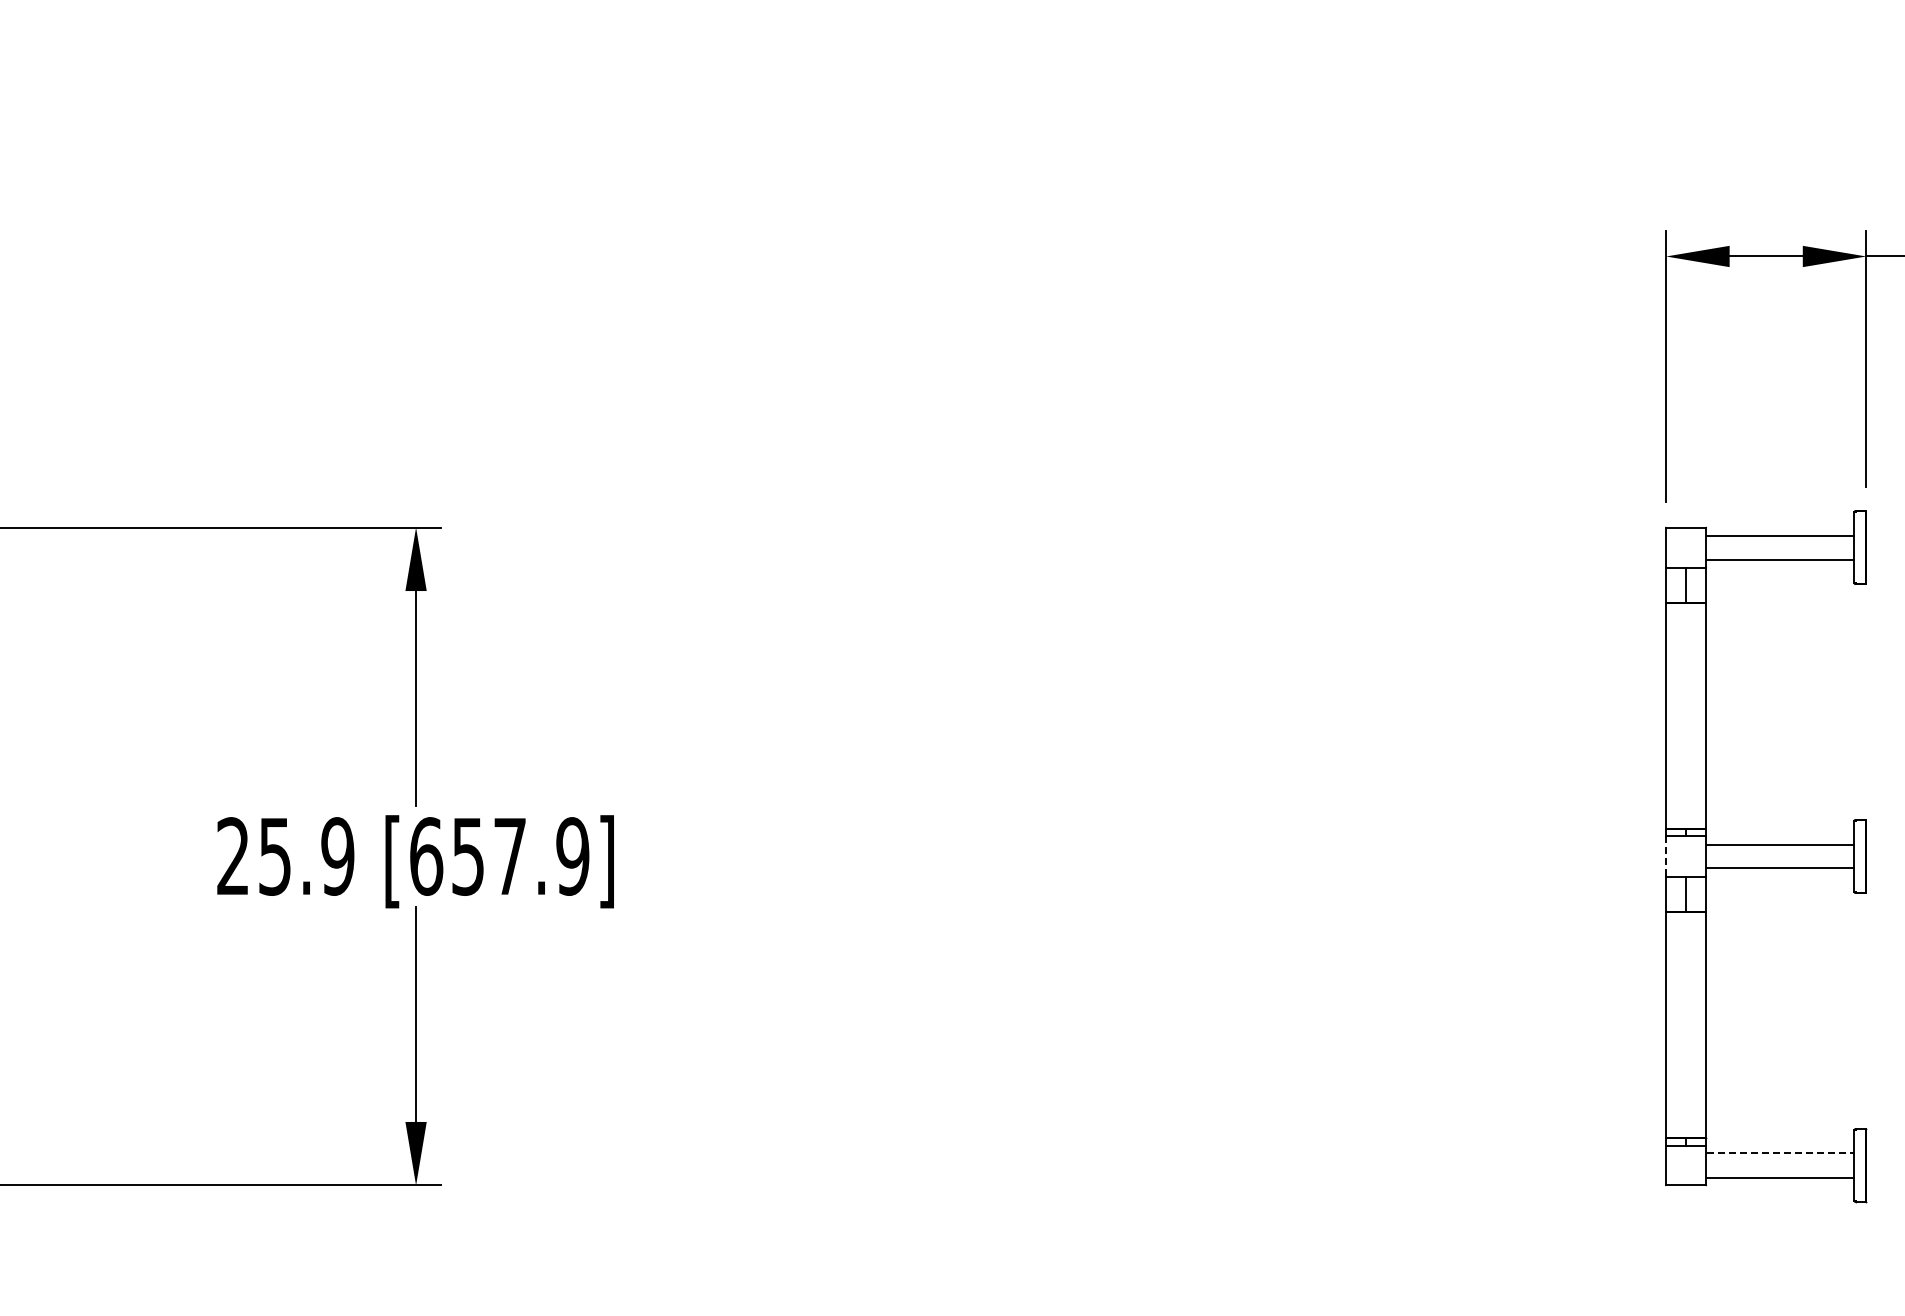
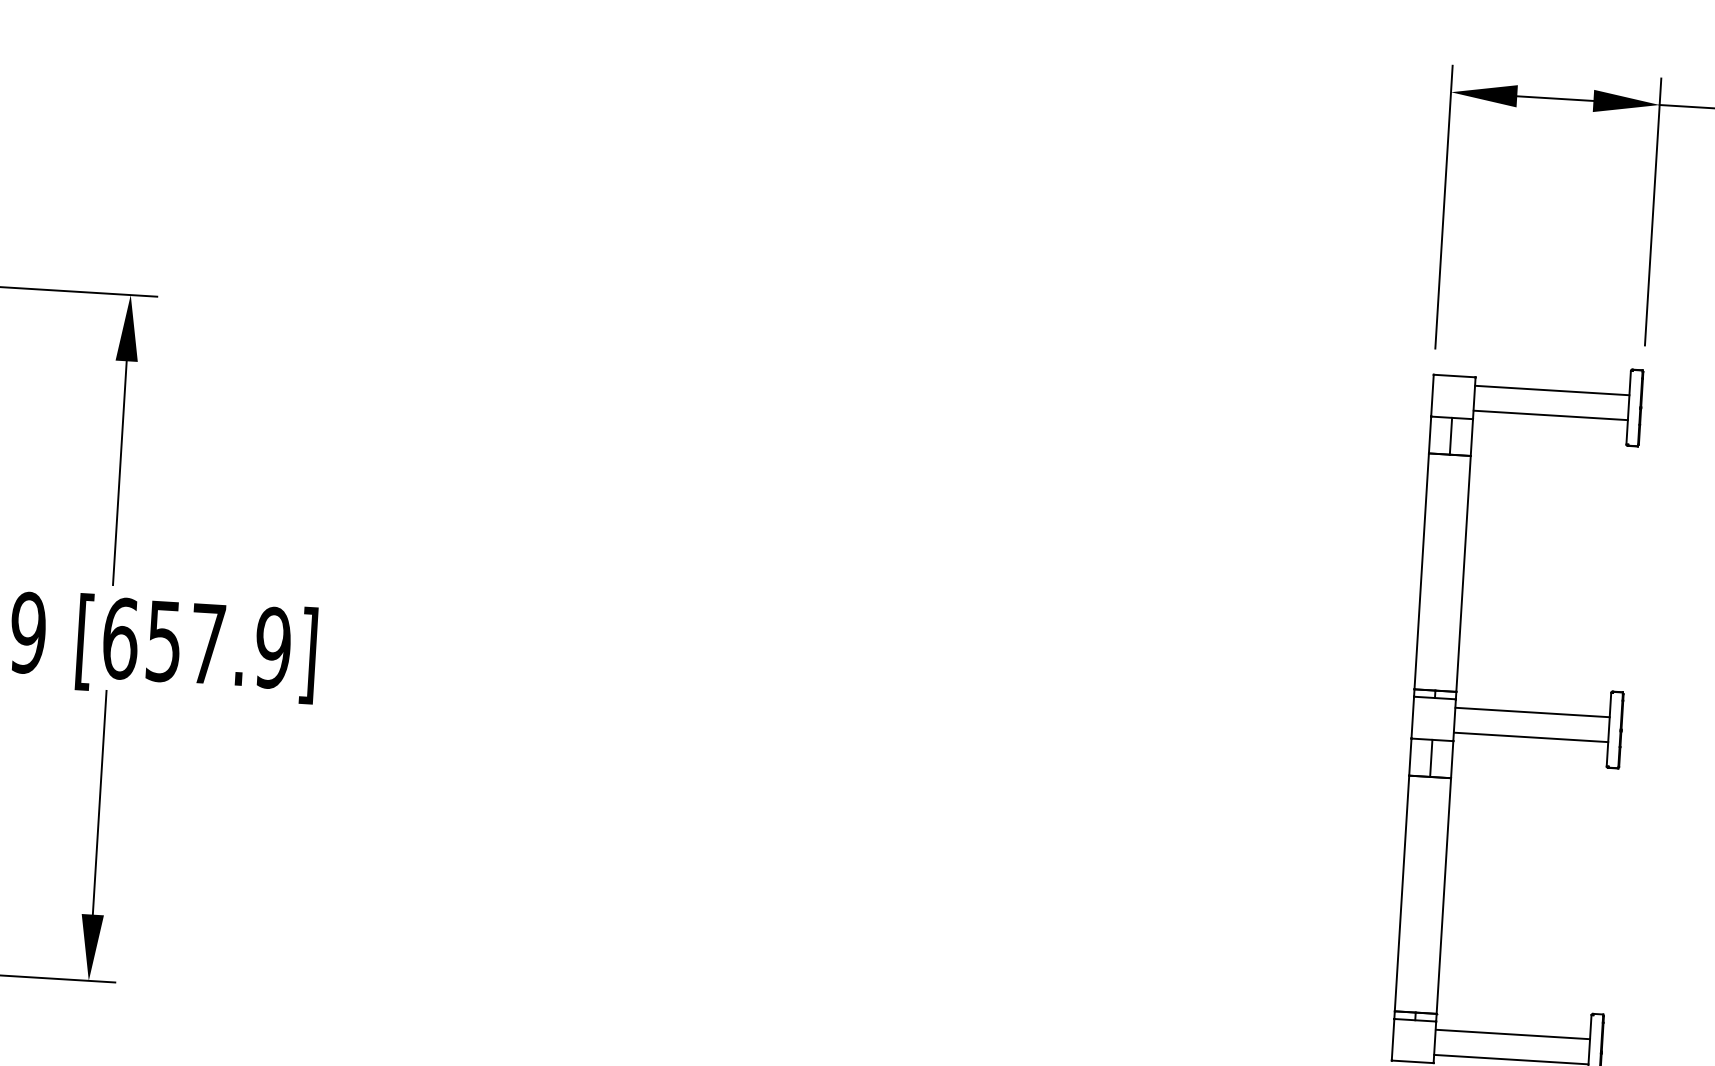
line: (1666, 856) -> (1413, 717), dashed -> solid
line: (1780, 1153) -> (1513, 1034), dashed -> solid

